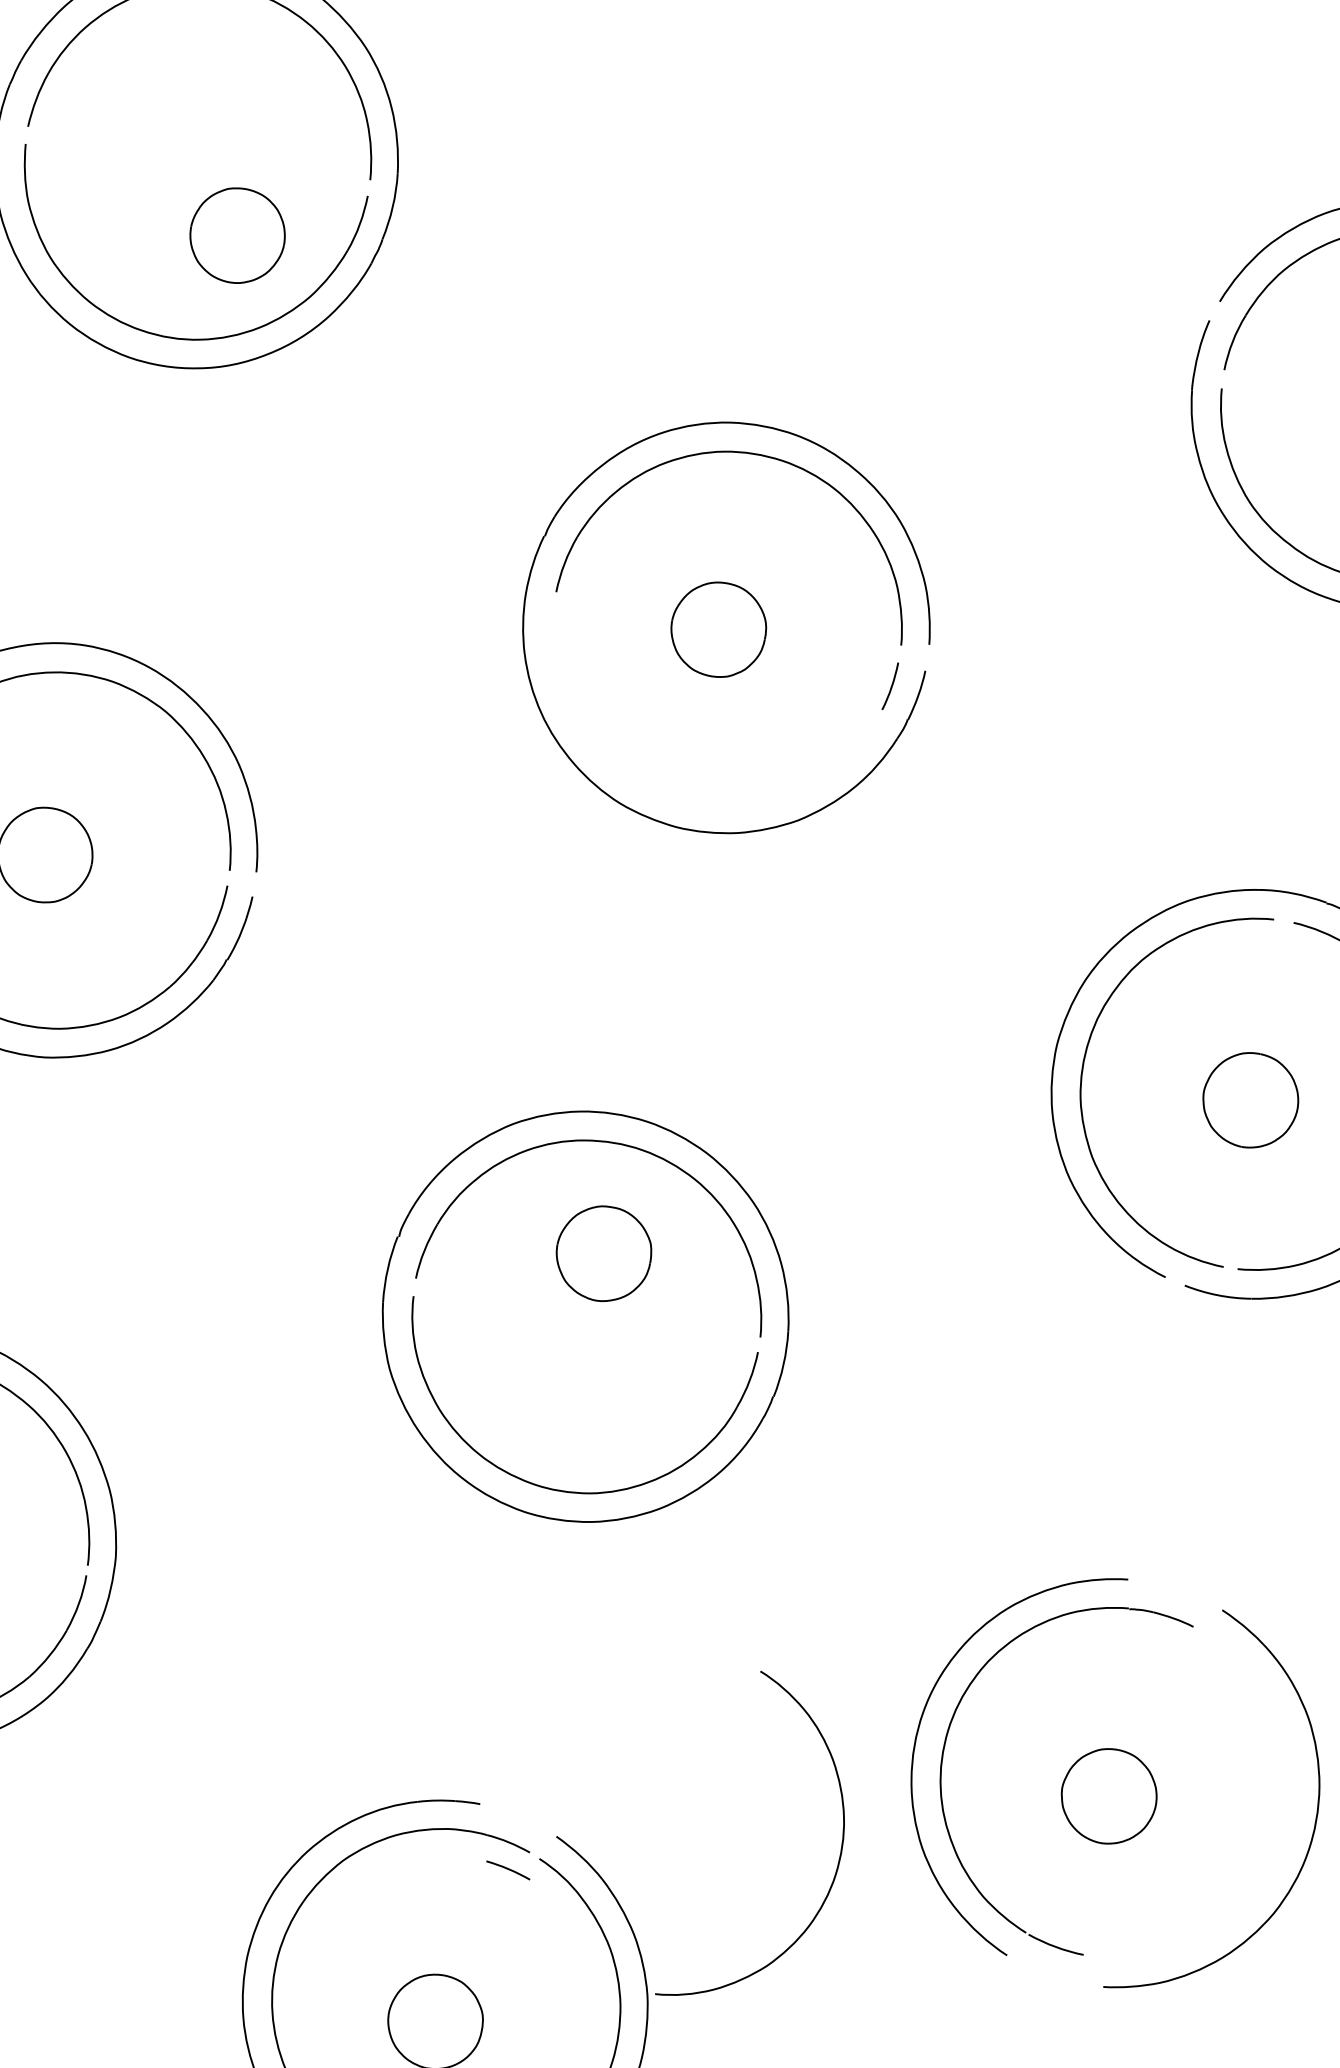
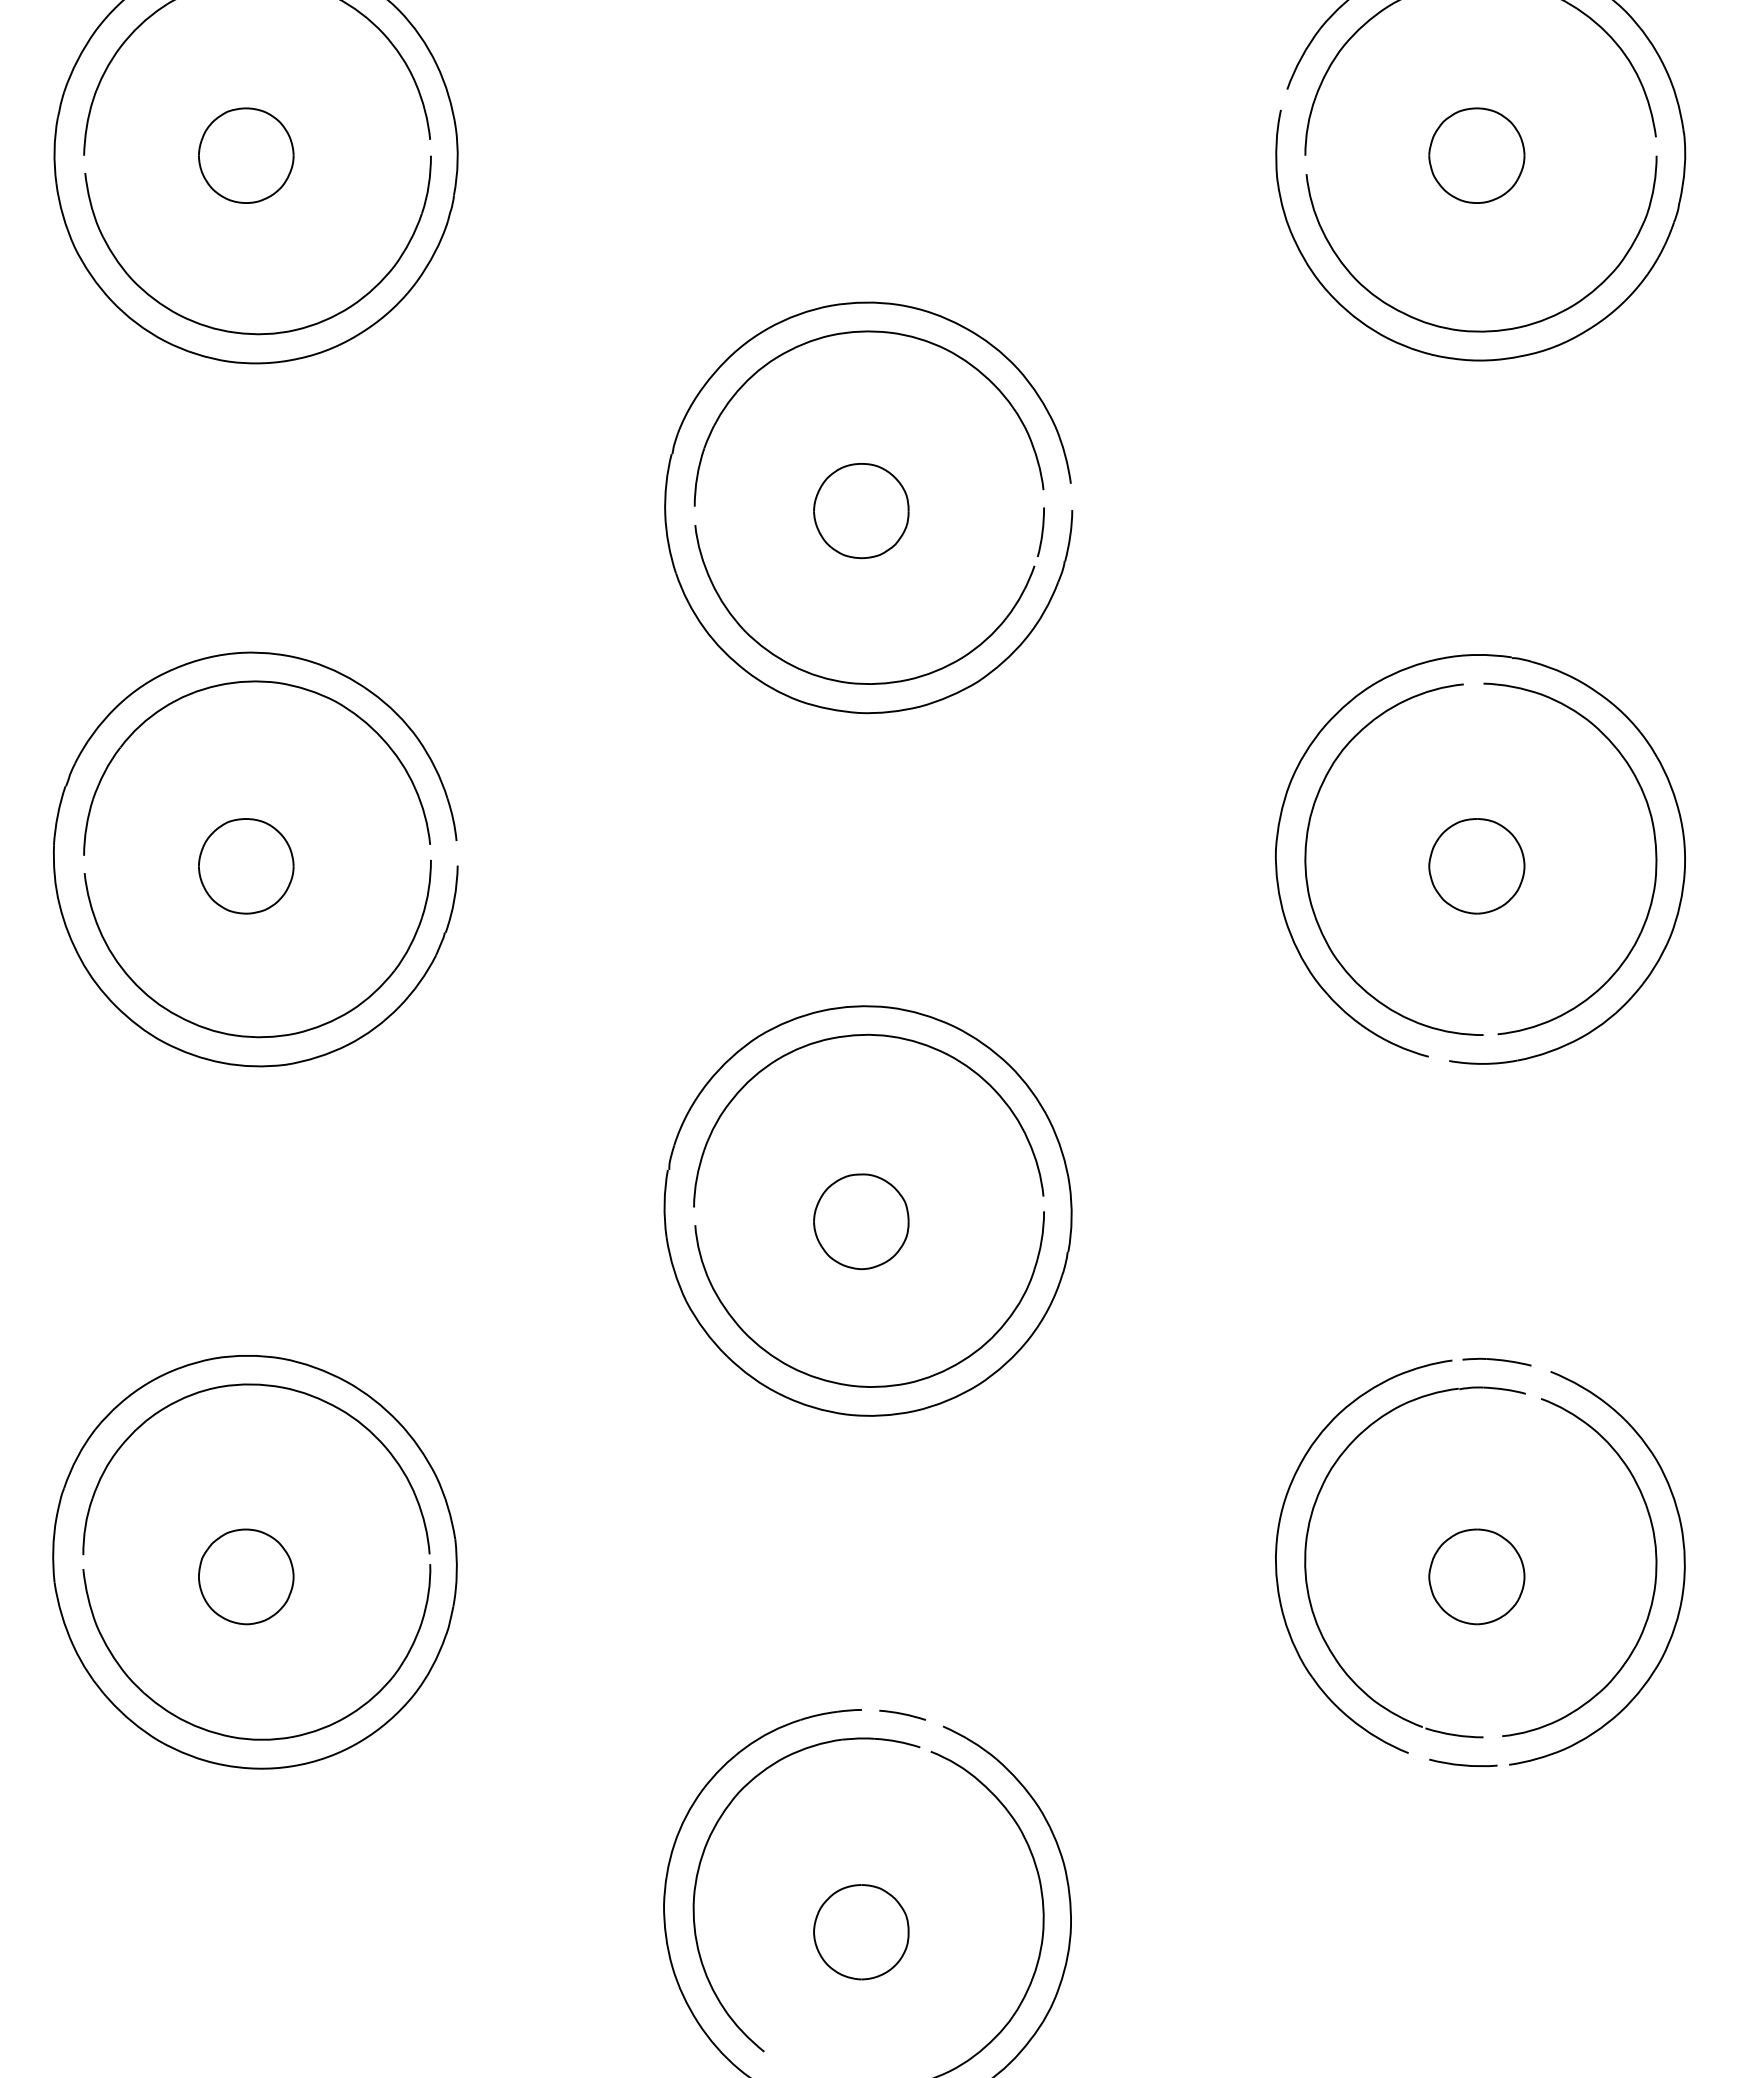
part: (237, 235) -> (246, 155), moved
part: (684, 797) -> (861, 682), added
part: (604, 1253) -> (861, 1221), moved
part: (1171, 1589) -> (1496, 1361), added
curve: (508, 1869) -> (902, 1714), moved
curve: (835, 1870) -> (1654, 1579), moved
curve: (1058, 1977) -> (1463, 1764), added

